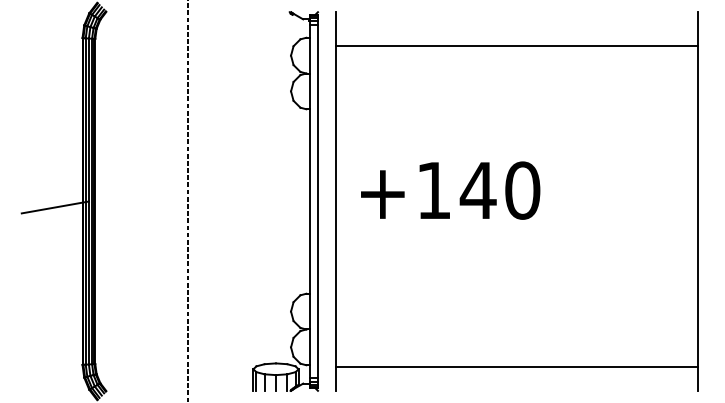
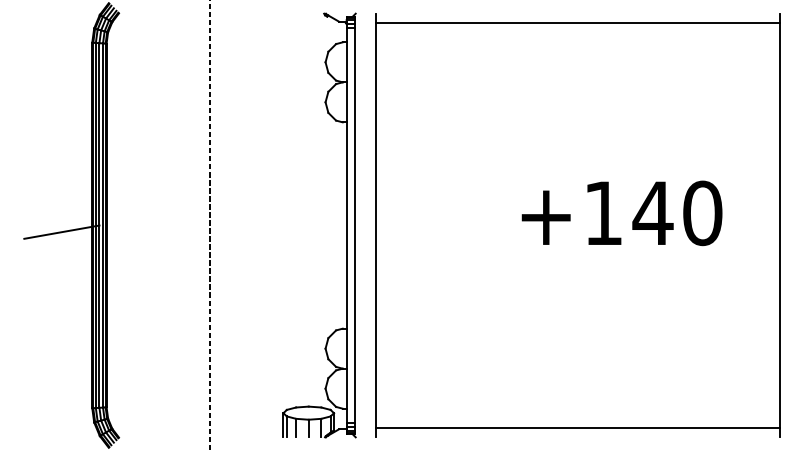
line: (517, 45) -> (578, 23), moved
text: (450, 190) -> (621, 213), moved
line: (517, 366) -> (578, 427), moved

